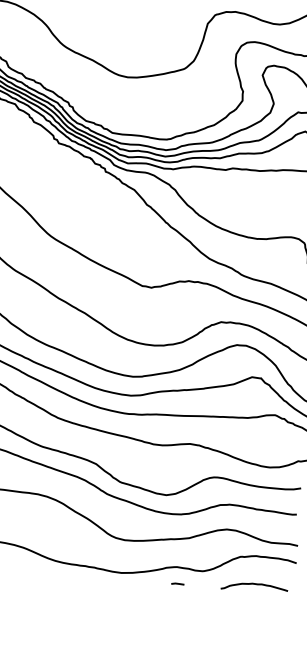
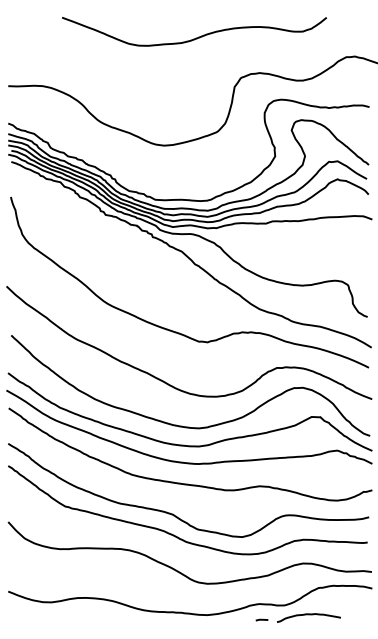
curve: (254, 585) -> (308, 615), moved

